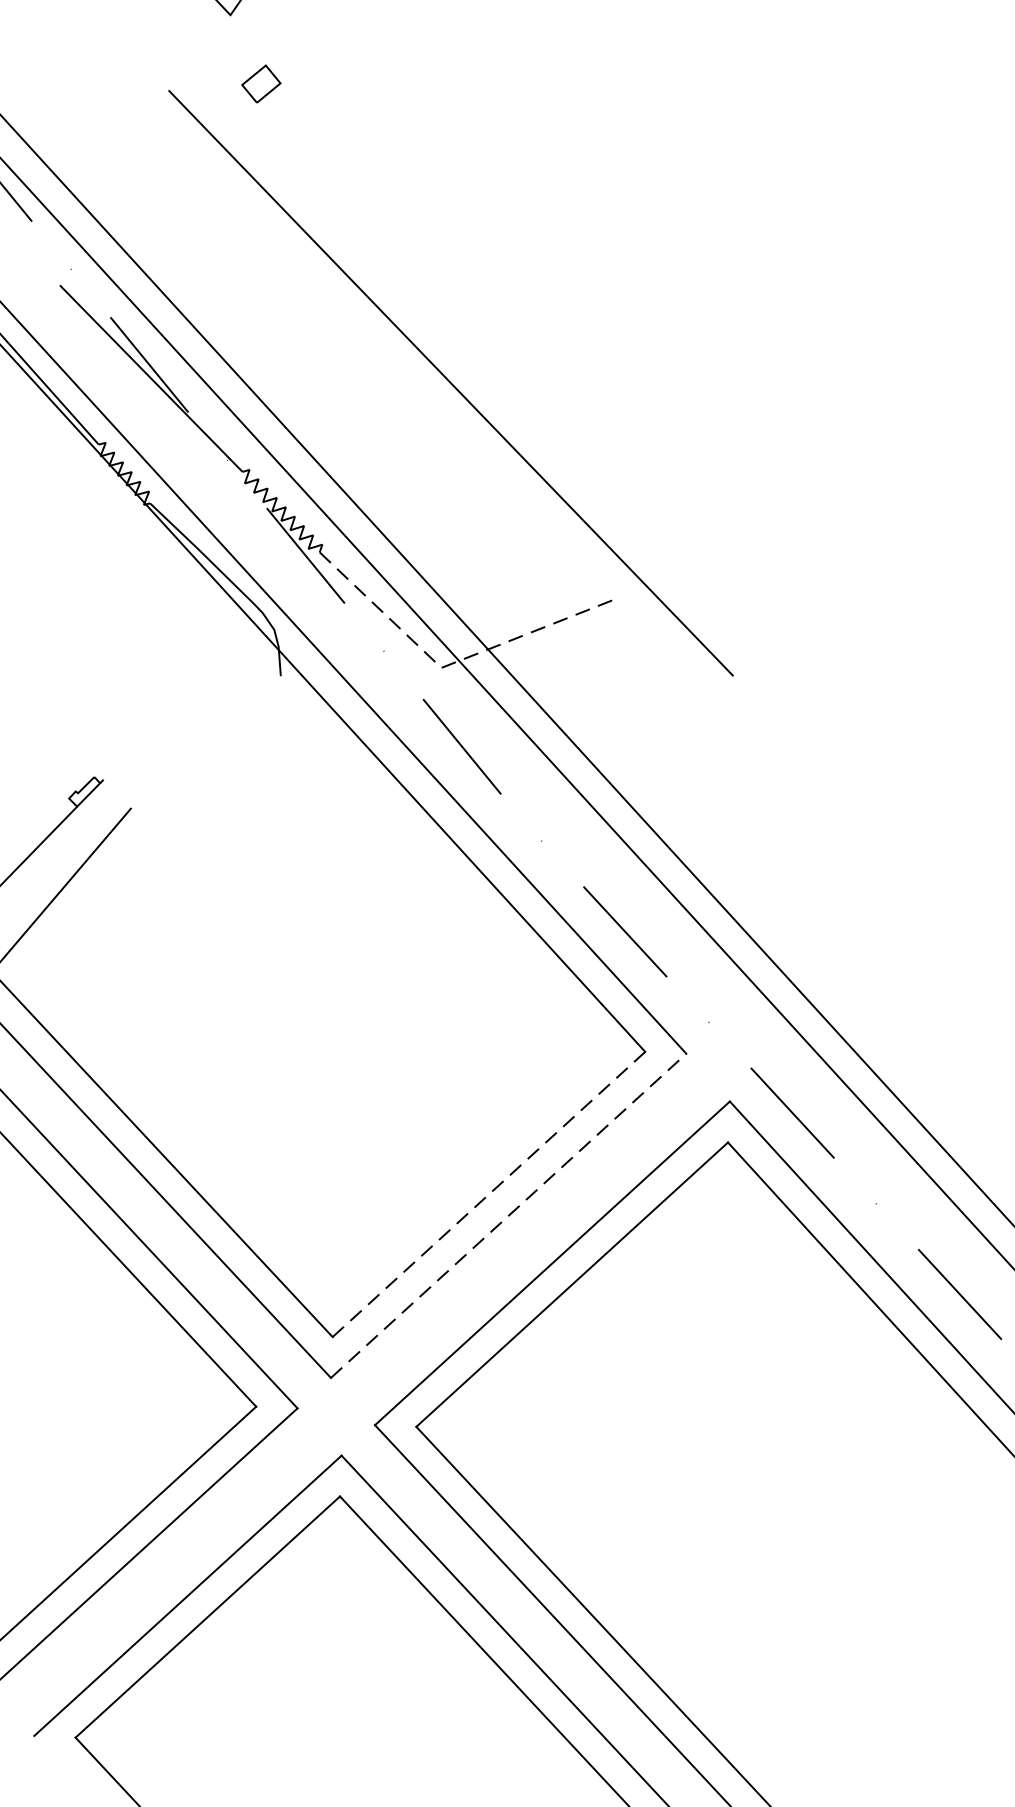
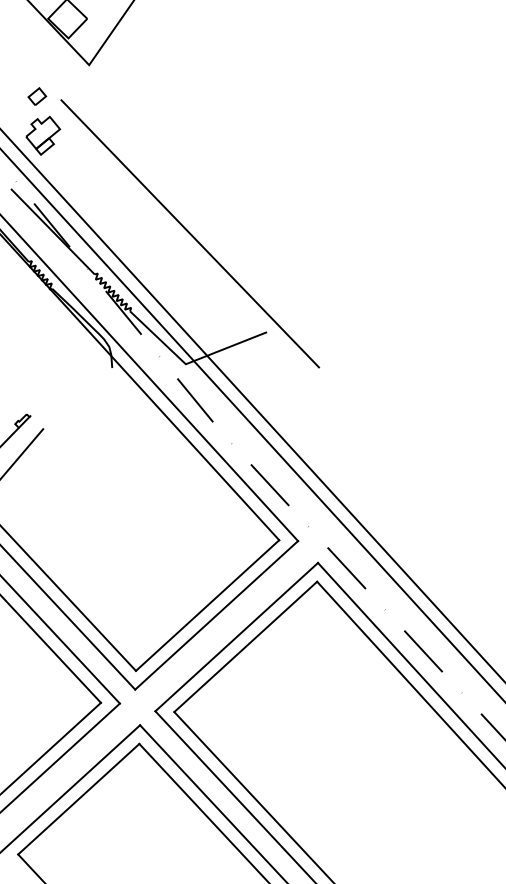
part: (261, 83) -> (37, 96), moved
part: (130, 168) -> (43, 135), added
line: (451, 664) -> (190, 362), dashed -> solid
line: (488, 1194) -> (207, 605), dashed -> solid
line: (510, 1216) -> (217, 615), dashed -> solid

